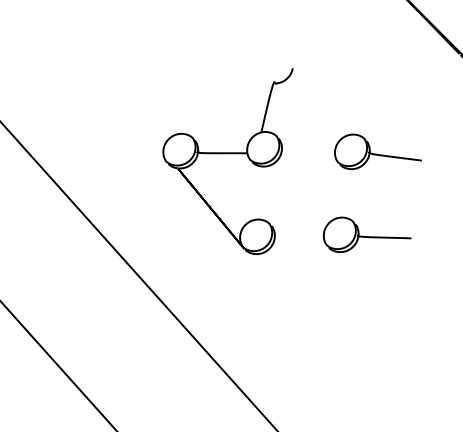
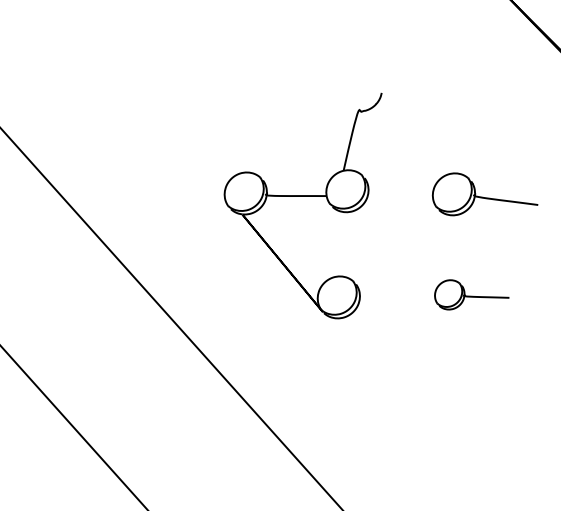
part: (366, 234) -> (471, 294), size x0.7

